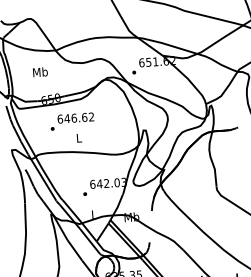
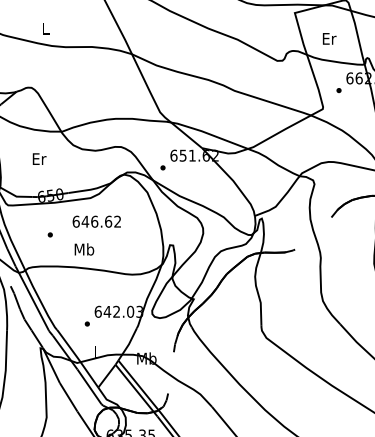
text: (39, 71) -> (38, 158), Mb -> Er
text: (75, 117) -> (96, 221), moved
text: (79, 138) -> (84, 249), L -> Mb

